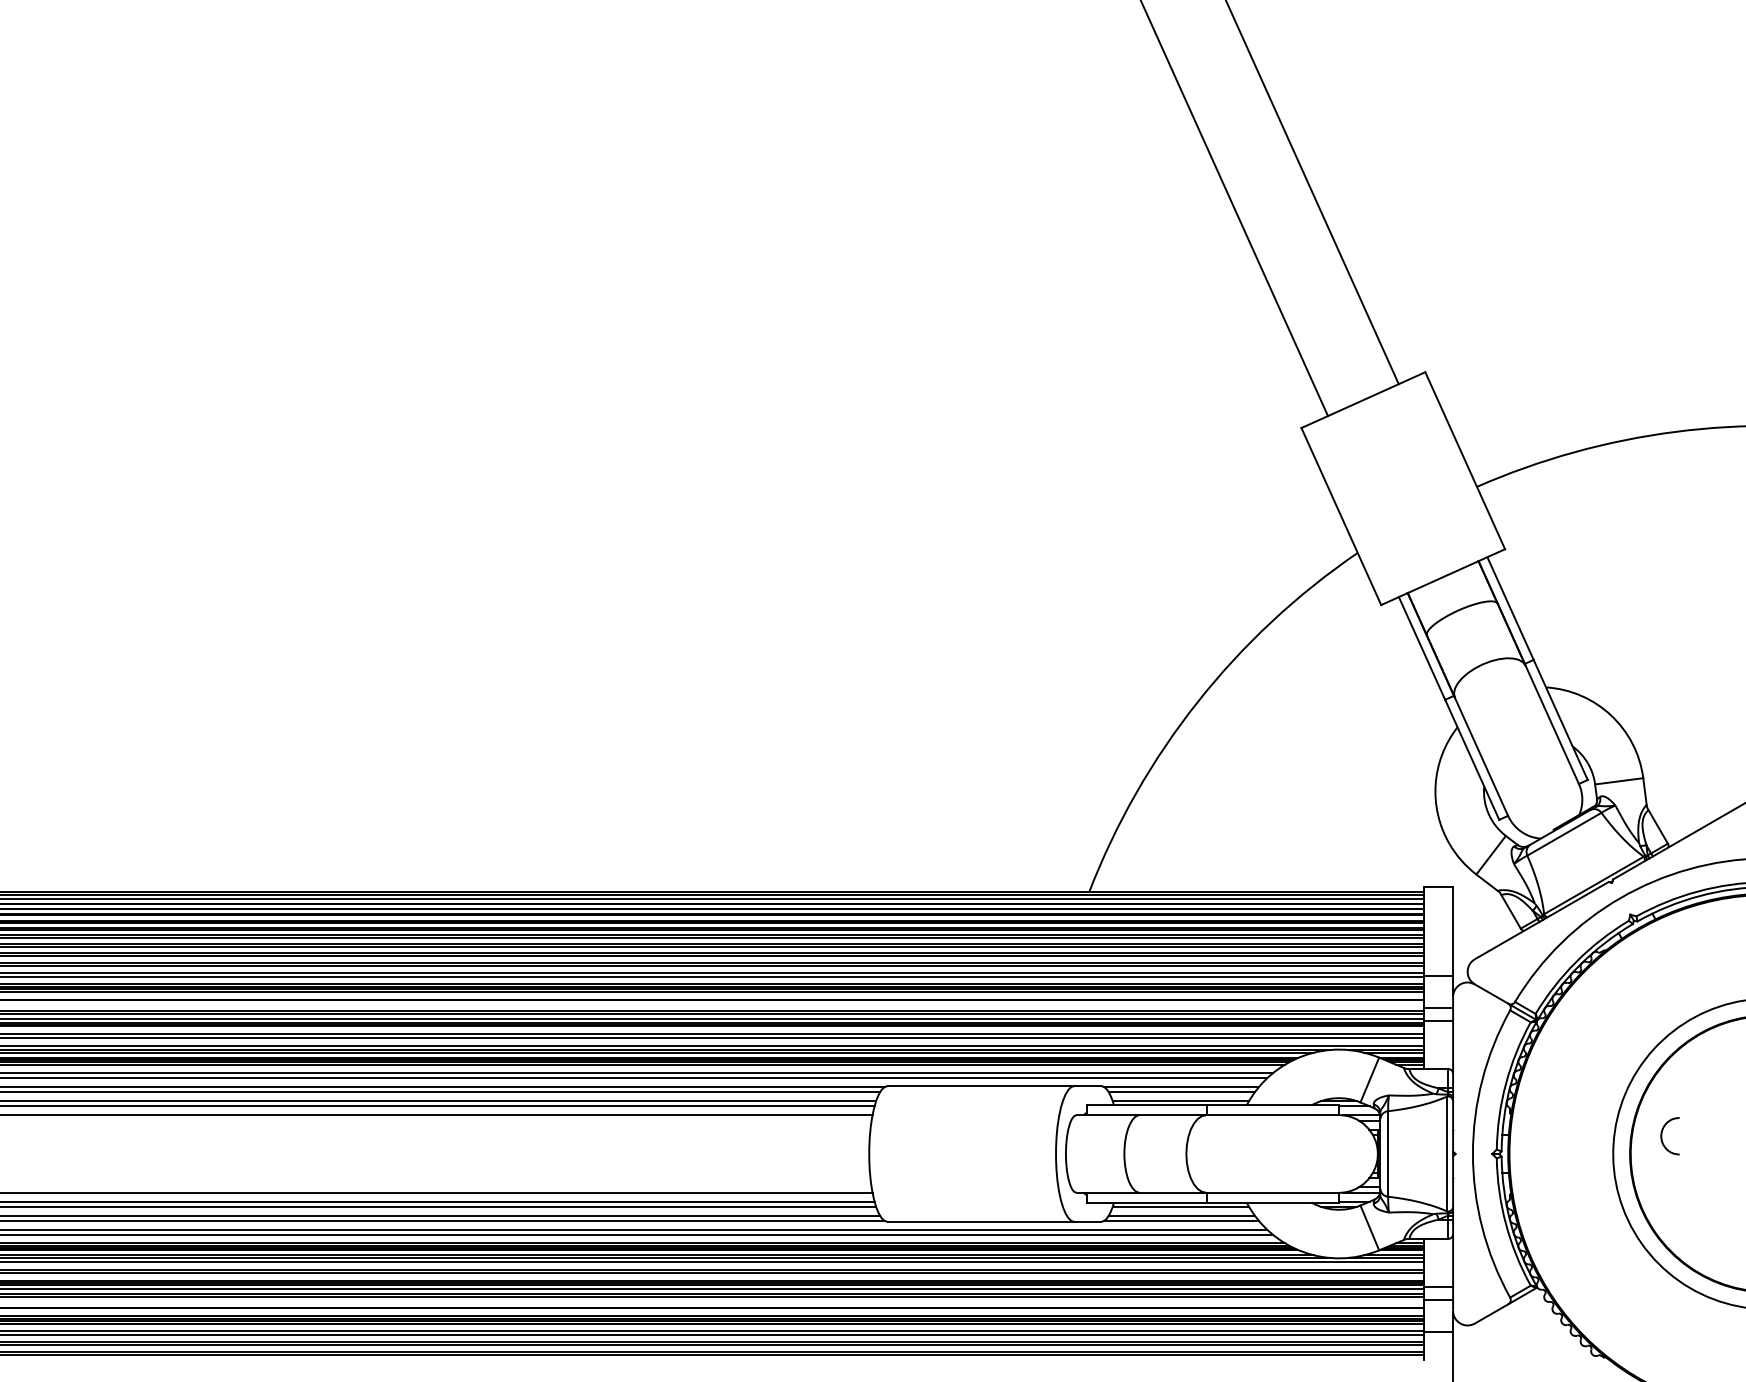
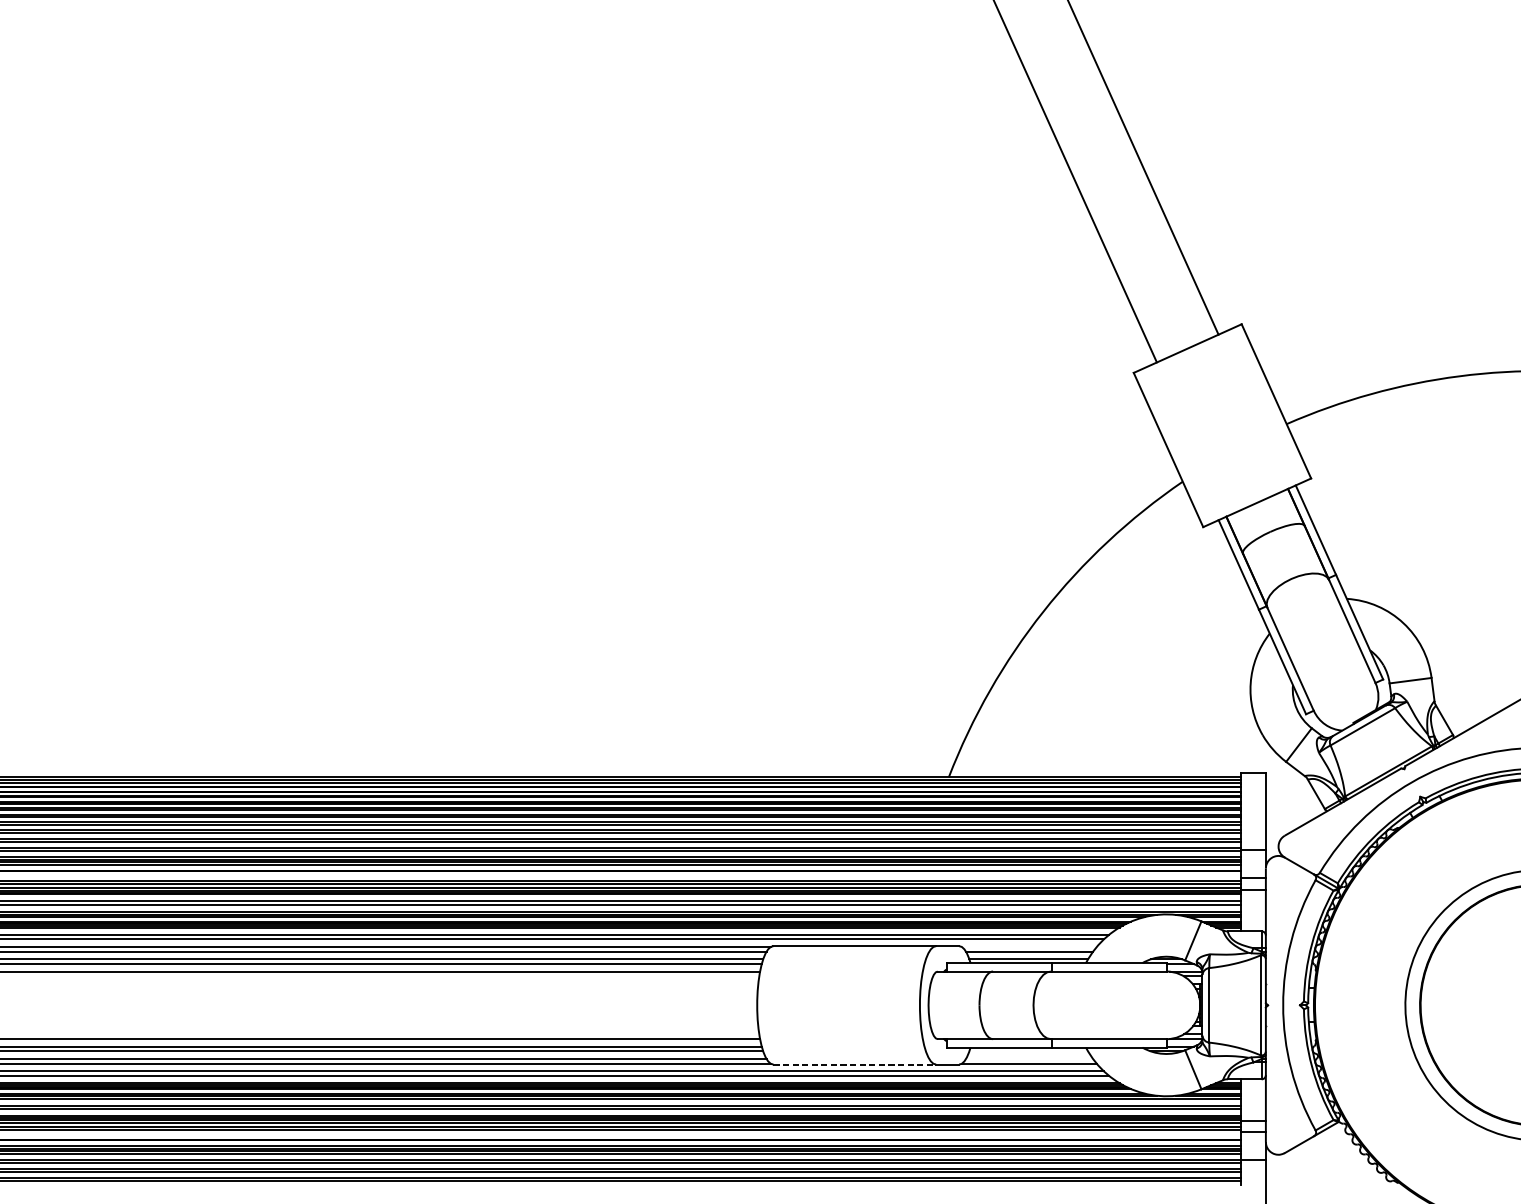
line: (1181, 1087) -> (1029, 947), removed
curve: (1662, 1136) -> (1448, 990), removed
line: (1180, 1206) -> (1028, 1051), removed
line: (1181, 1215) -> (1029, 1058), removed
line: (981, 1221) -> (855, 1064), solid -> dashed

